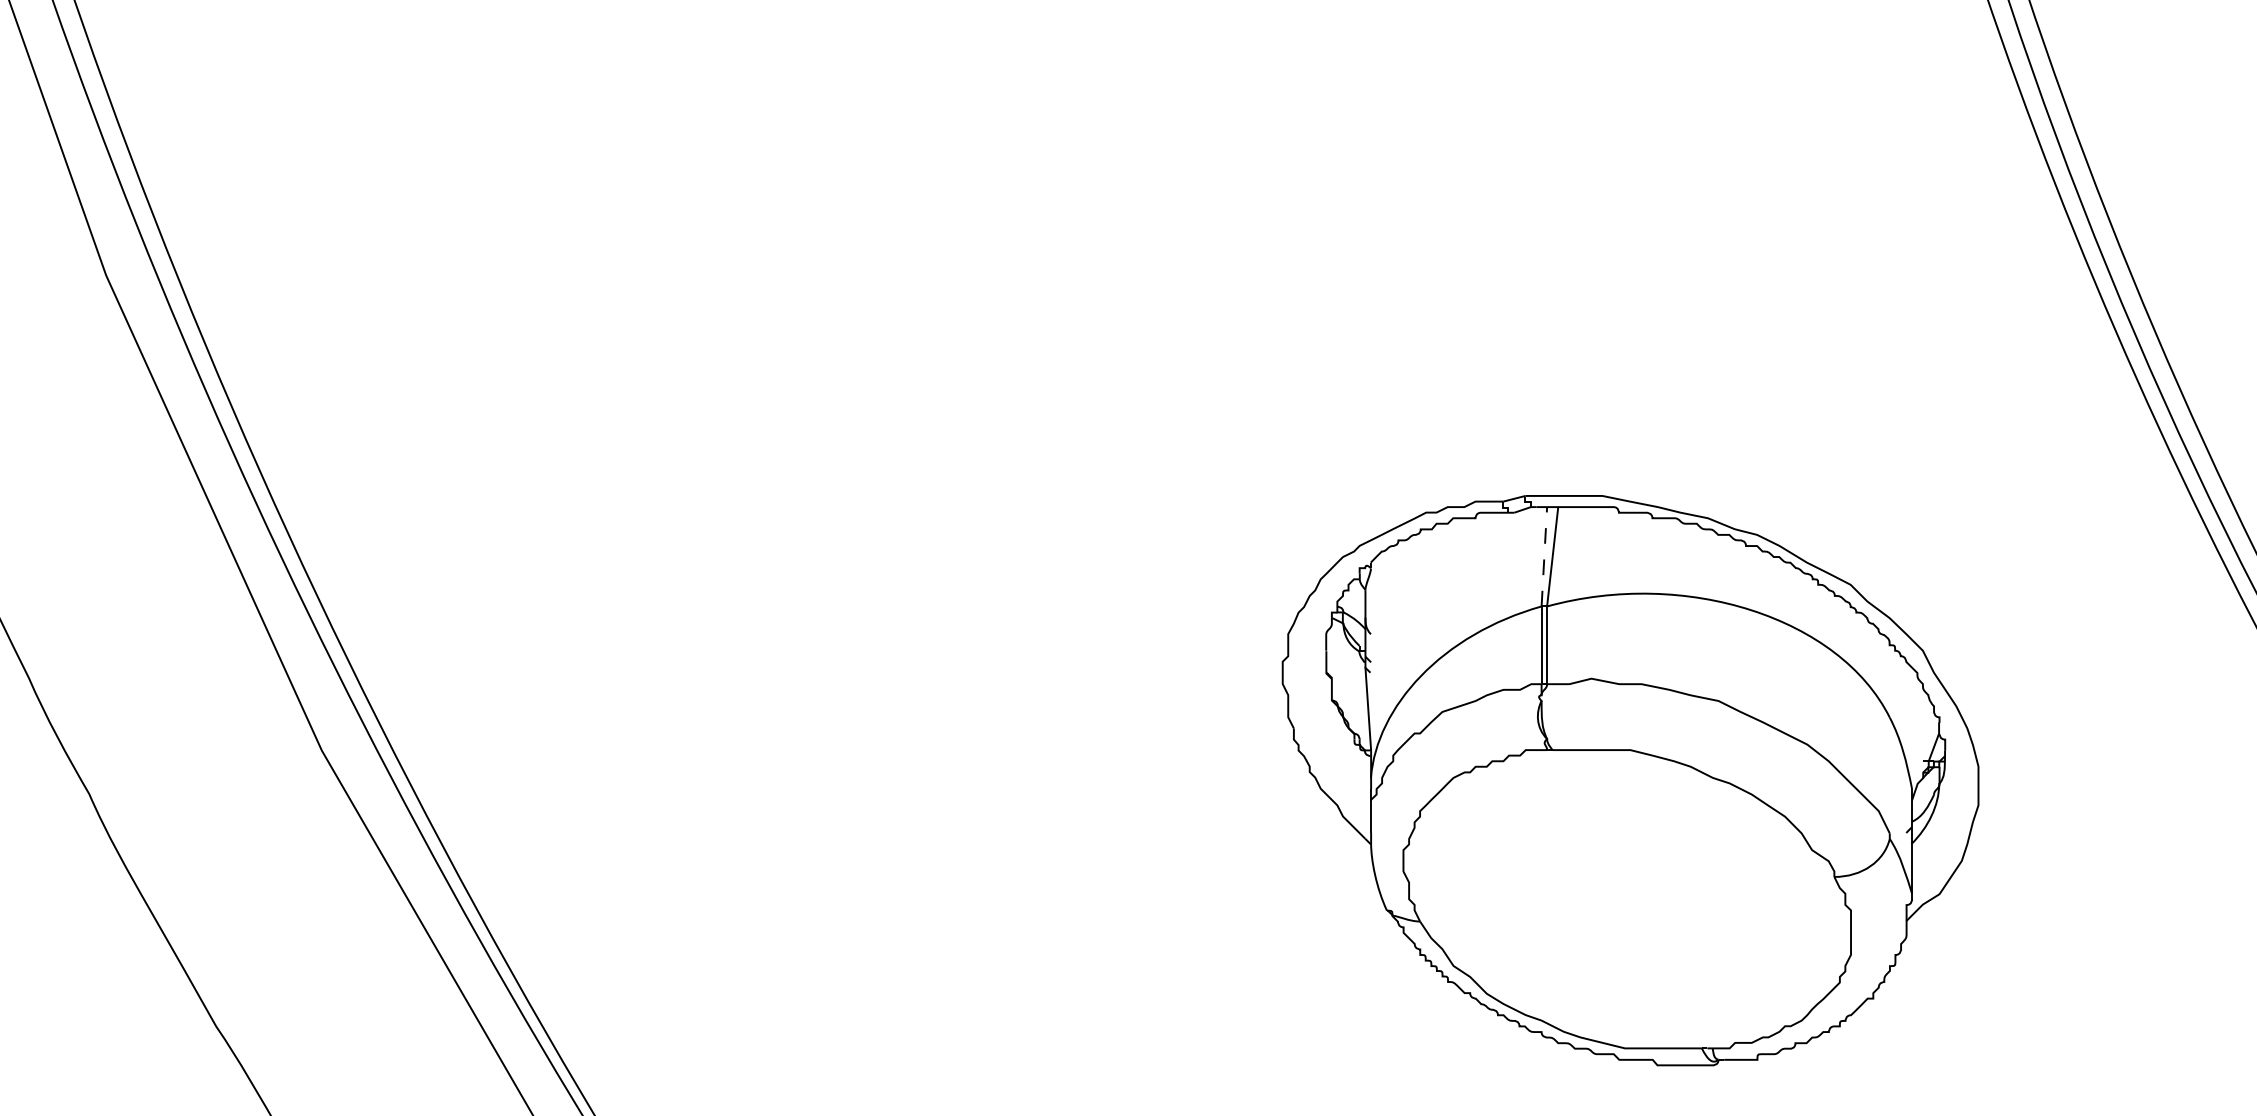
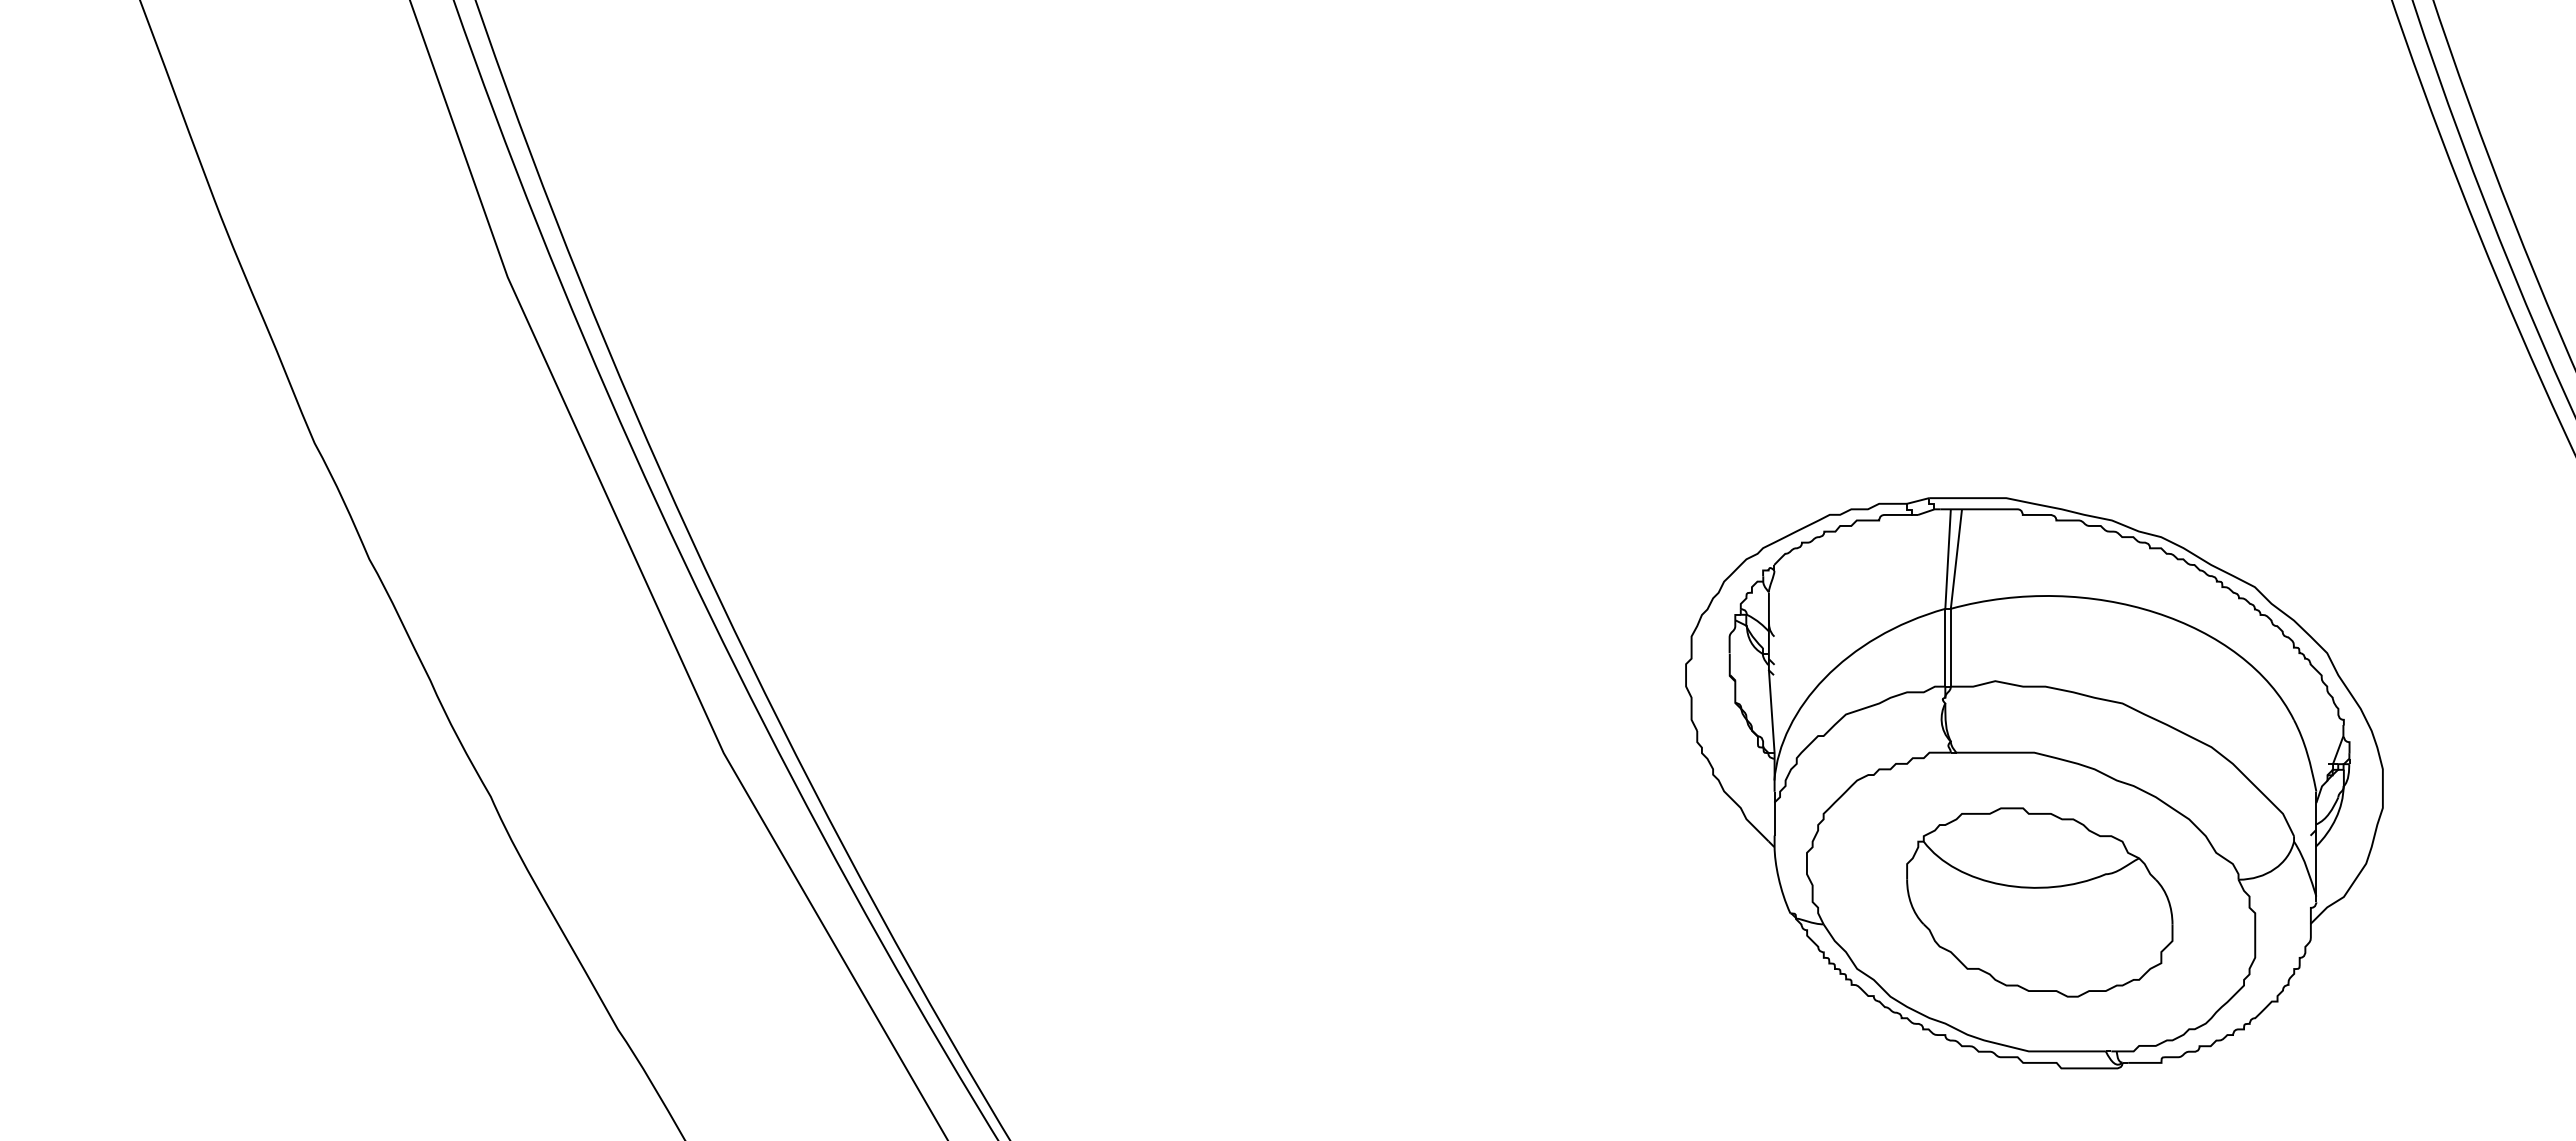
line: (1544, 557) -> (1948, 559), dashed -> solid
part: (1635, 899) -> (2039, 902), added

